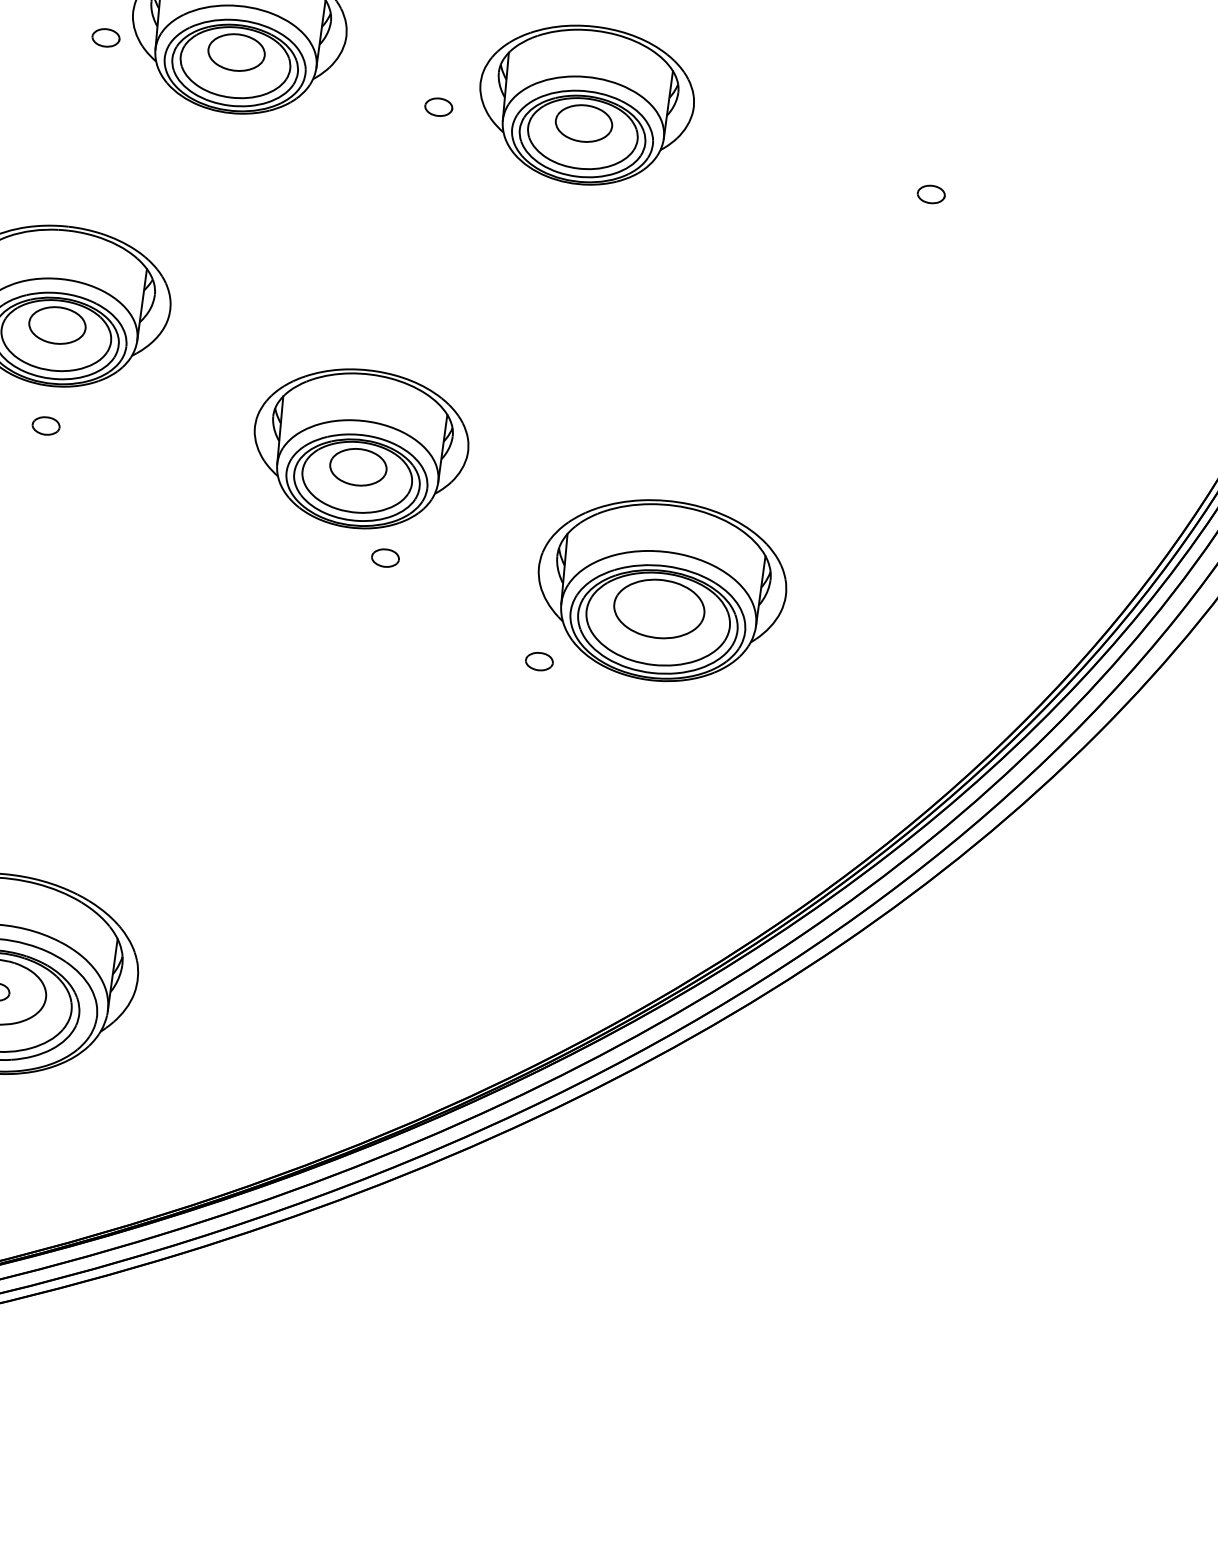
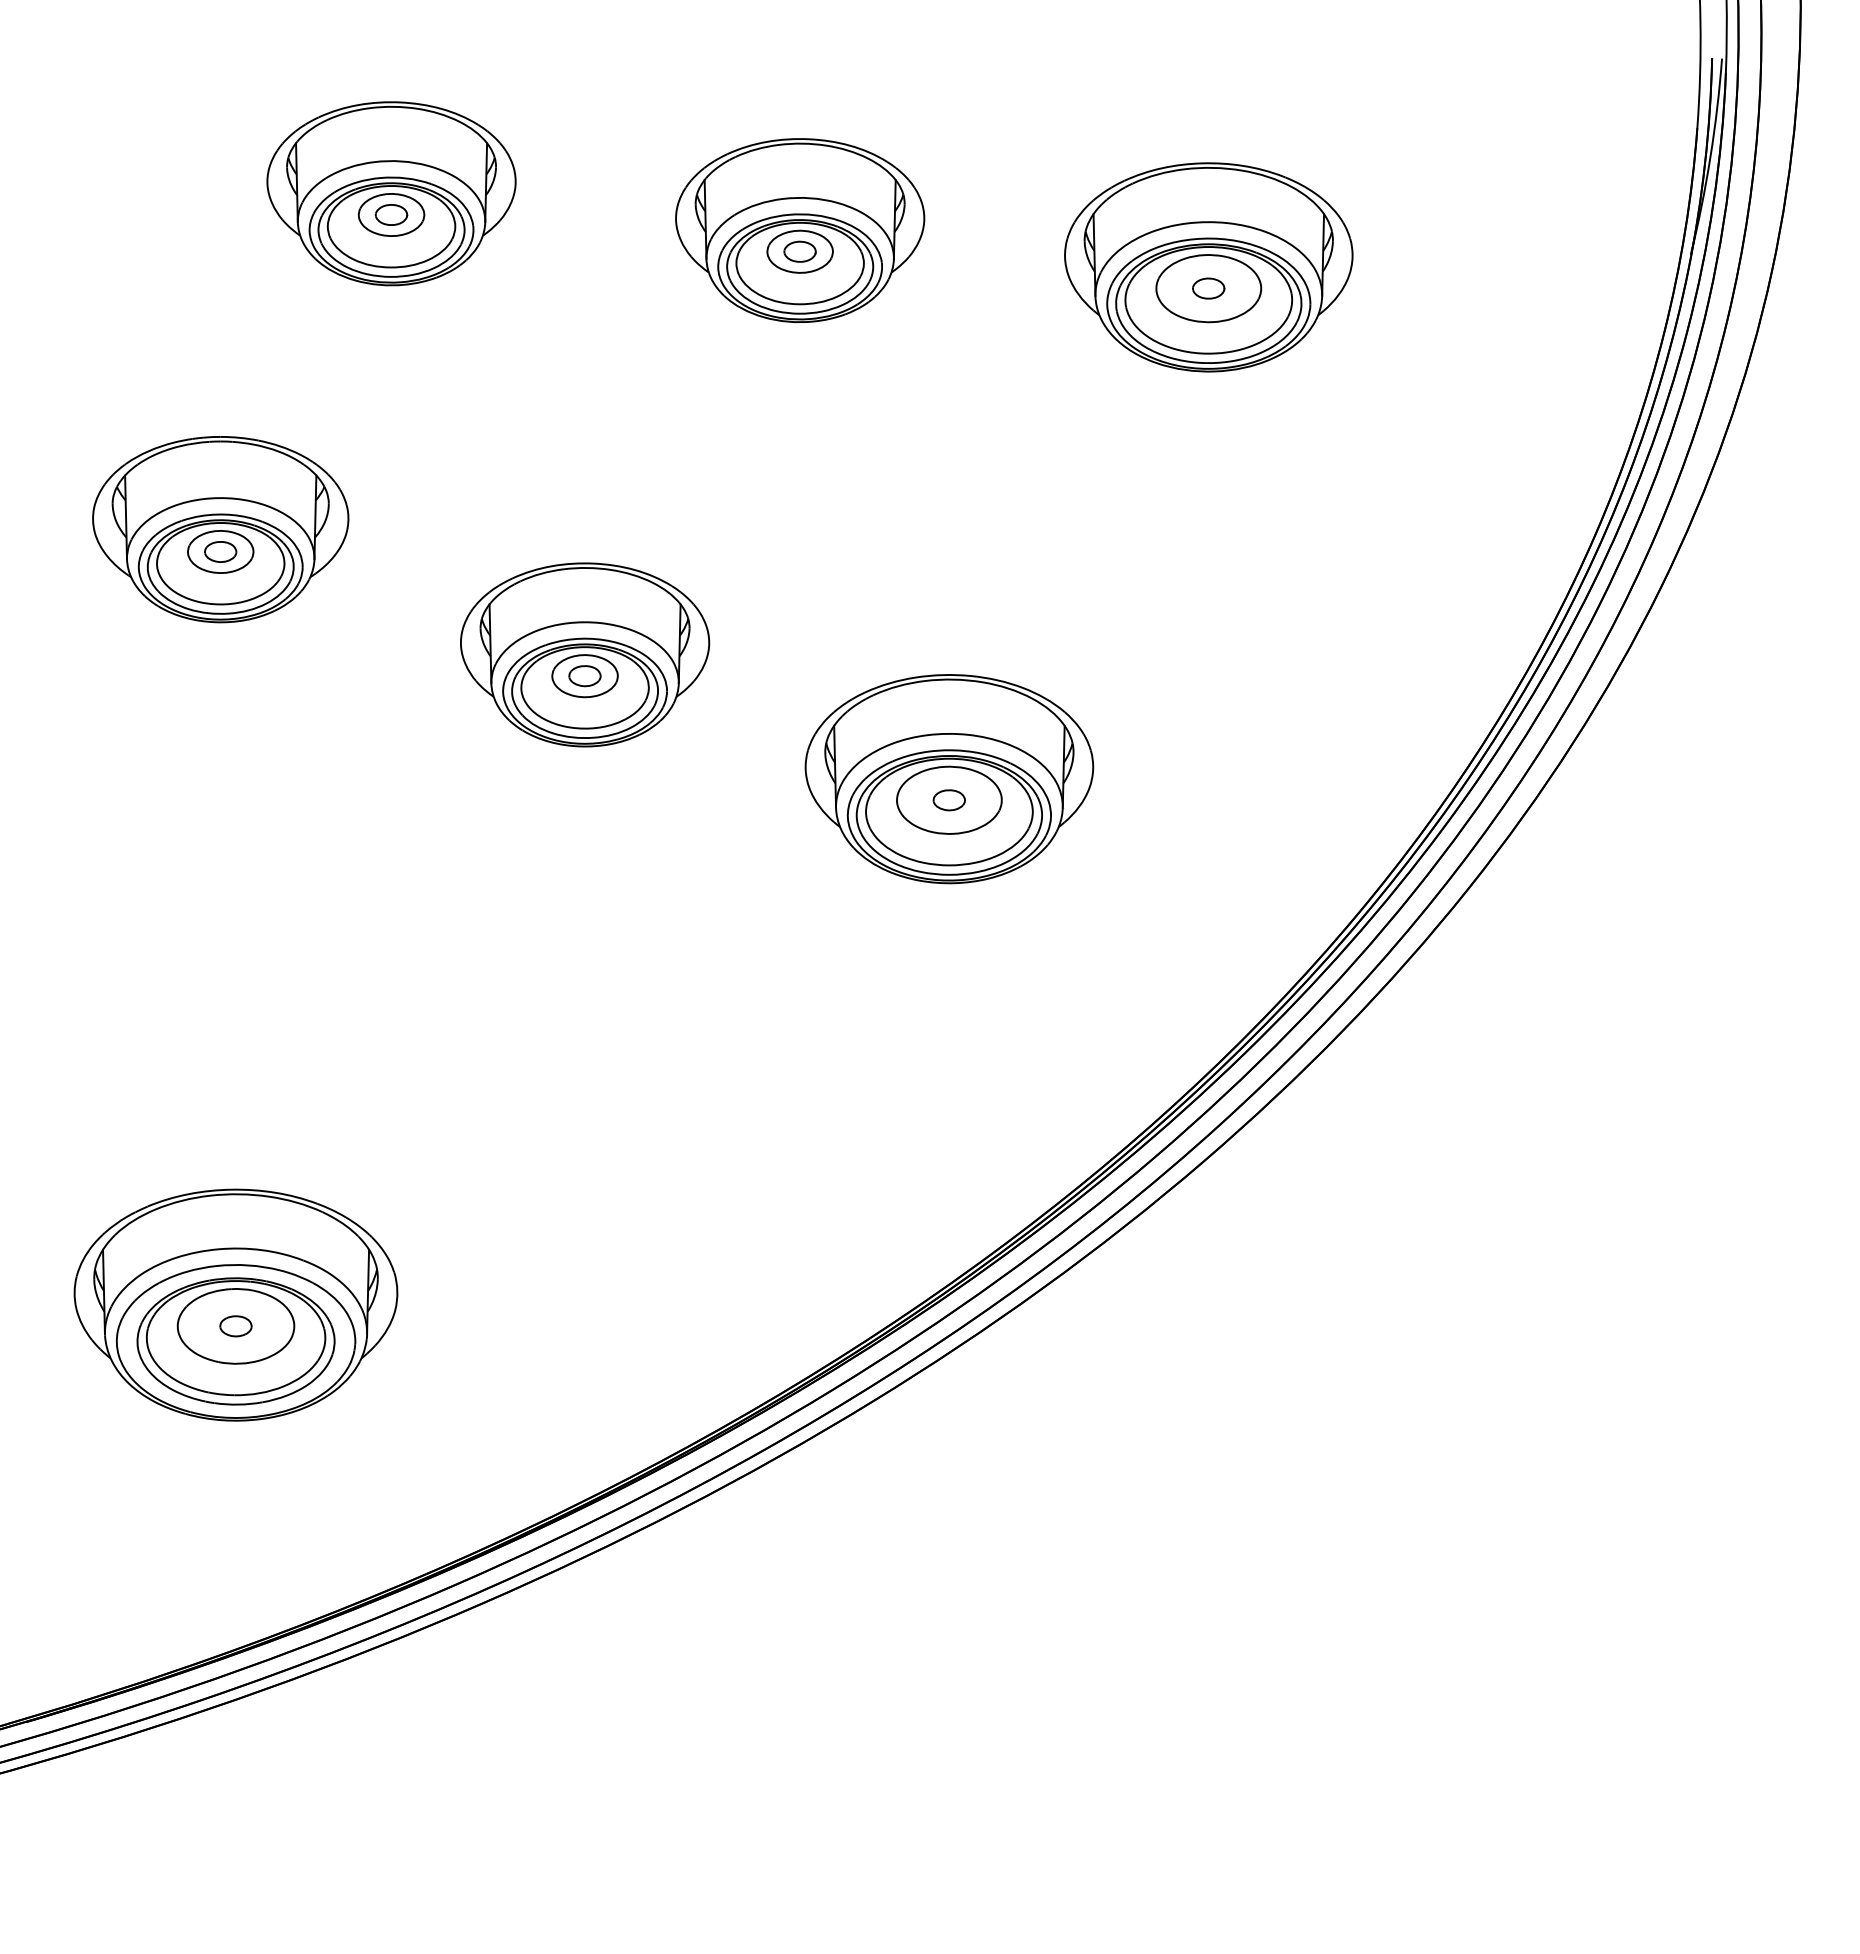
part: (106, 37) -> (391, 214), moved
part: (438, 106) -> (799, 251), moved
part: (933, 176) -> (1208, 267), added
part: (46, 425) -> (220, 551), moved
part: (385, 558) -> (584, 676), moved
part: (538, 661) -> (948, 800), moved

